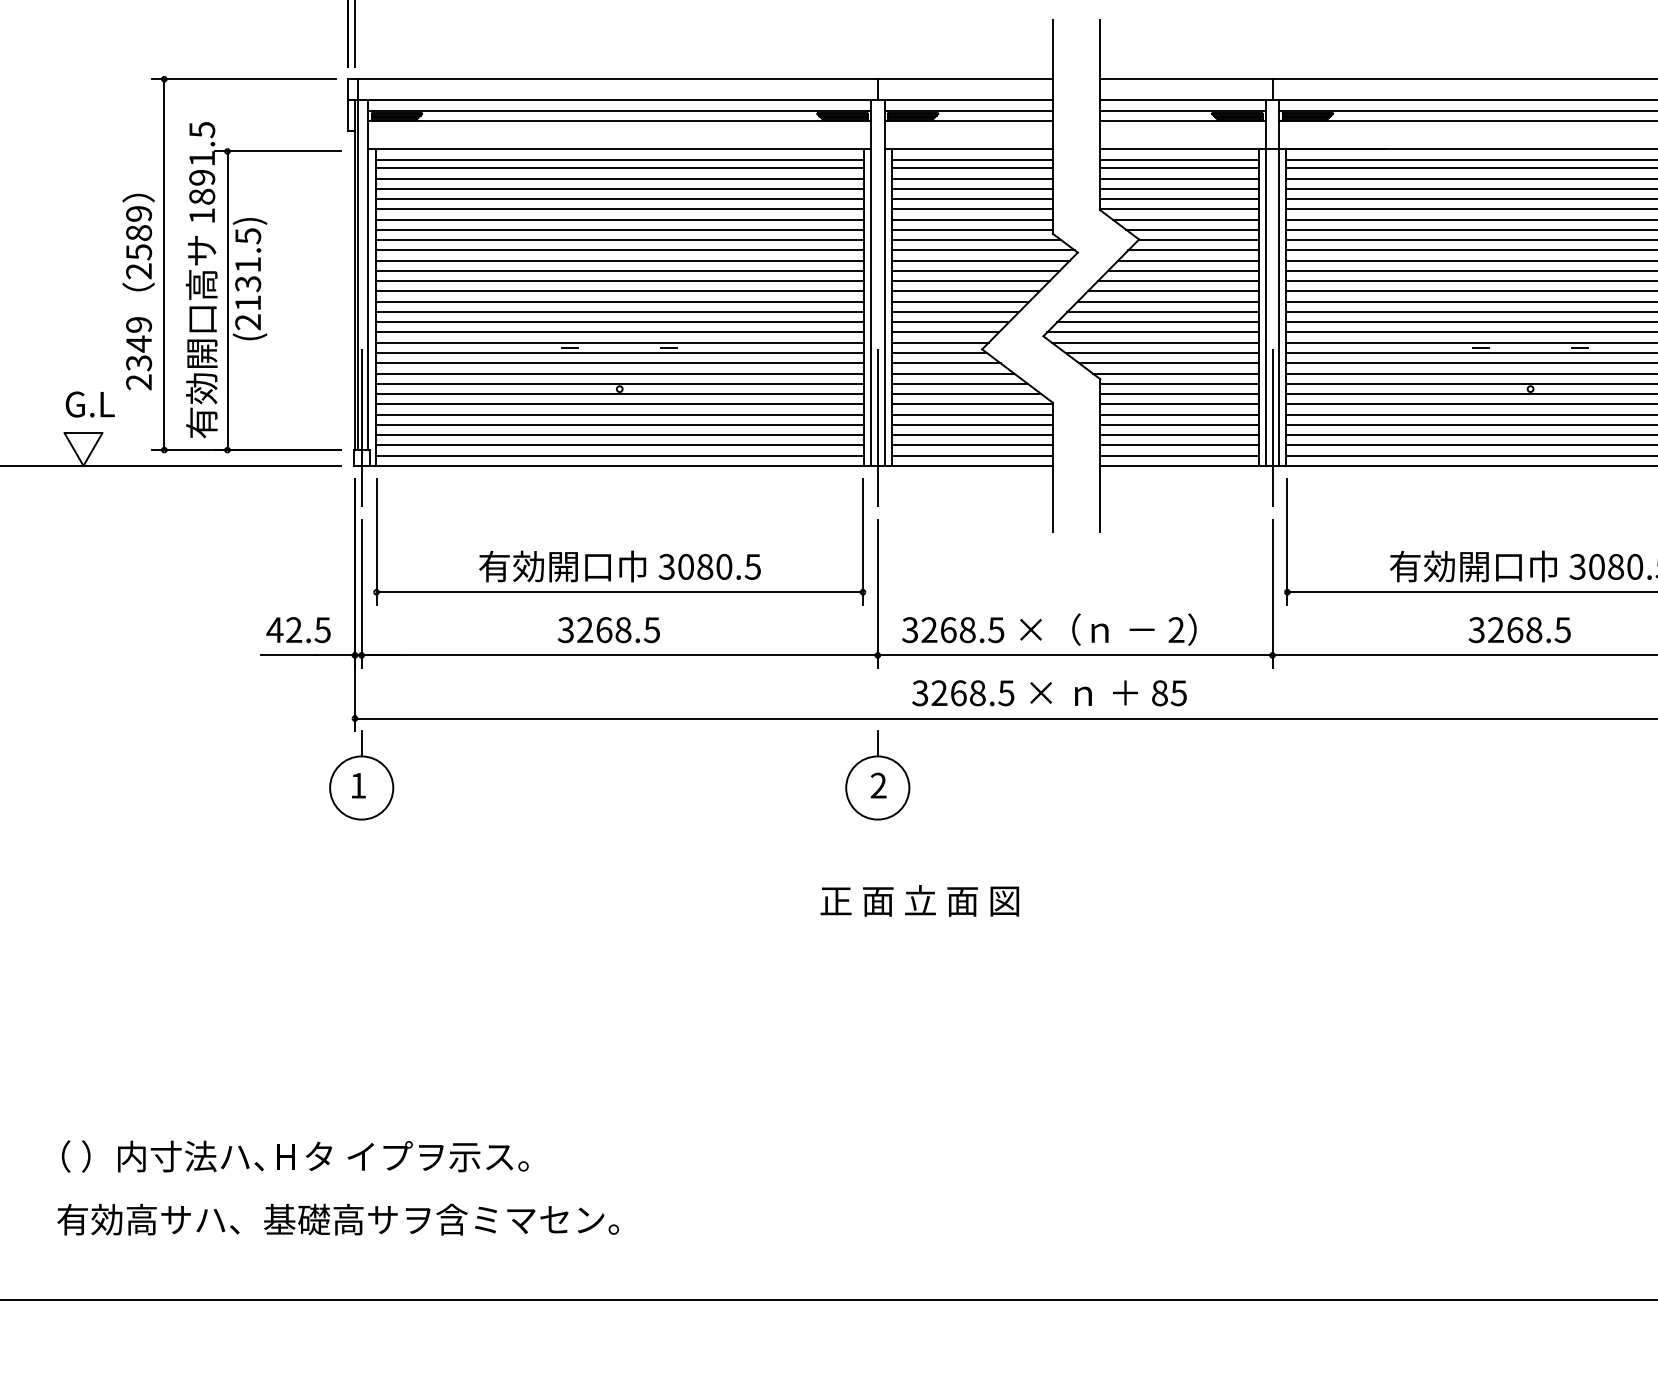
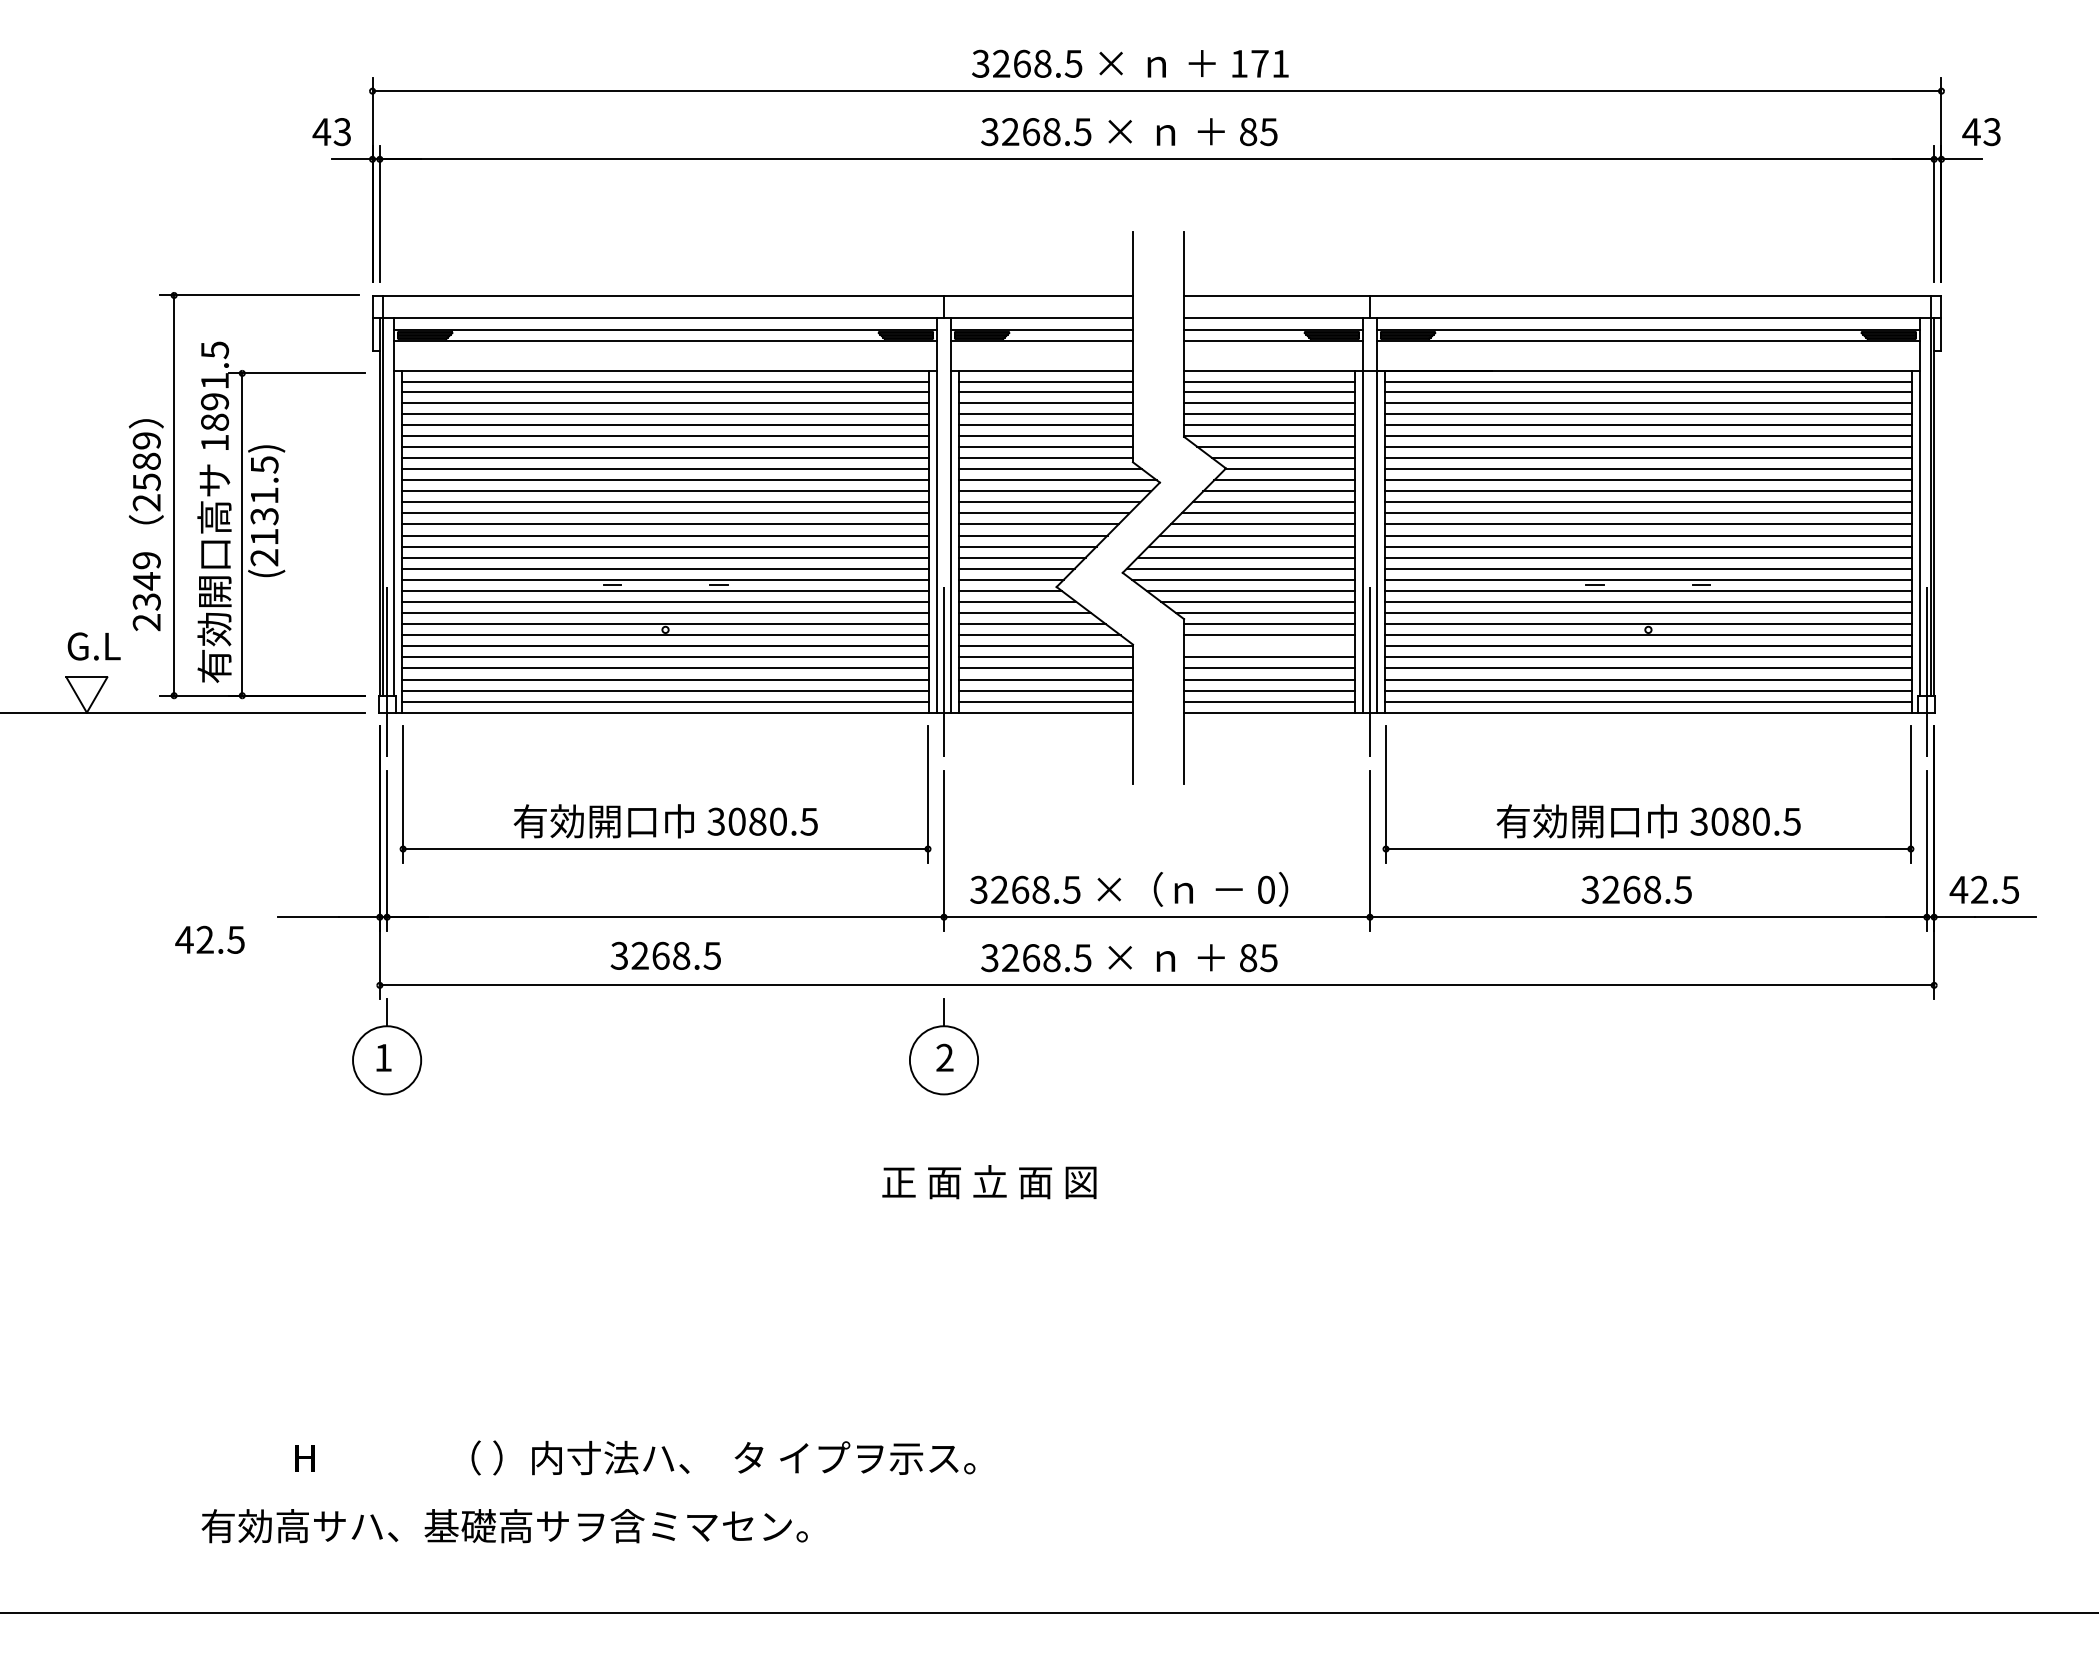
line: (1179, 404) -> (1269, 646), removed
text: (298, 629) -> (209, 939), moved
text: (608, 629) -> (665, 955), moved
text: (1175, 629) -> (1265, 889), 2 -> 0
text: (295, 1156) -> (723, 1457), moved
text: (337, 1220) -> (504, 1526), moved

